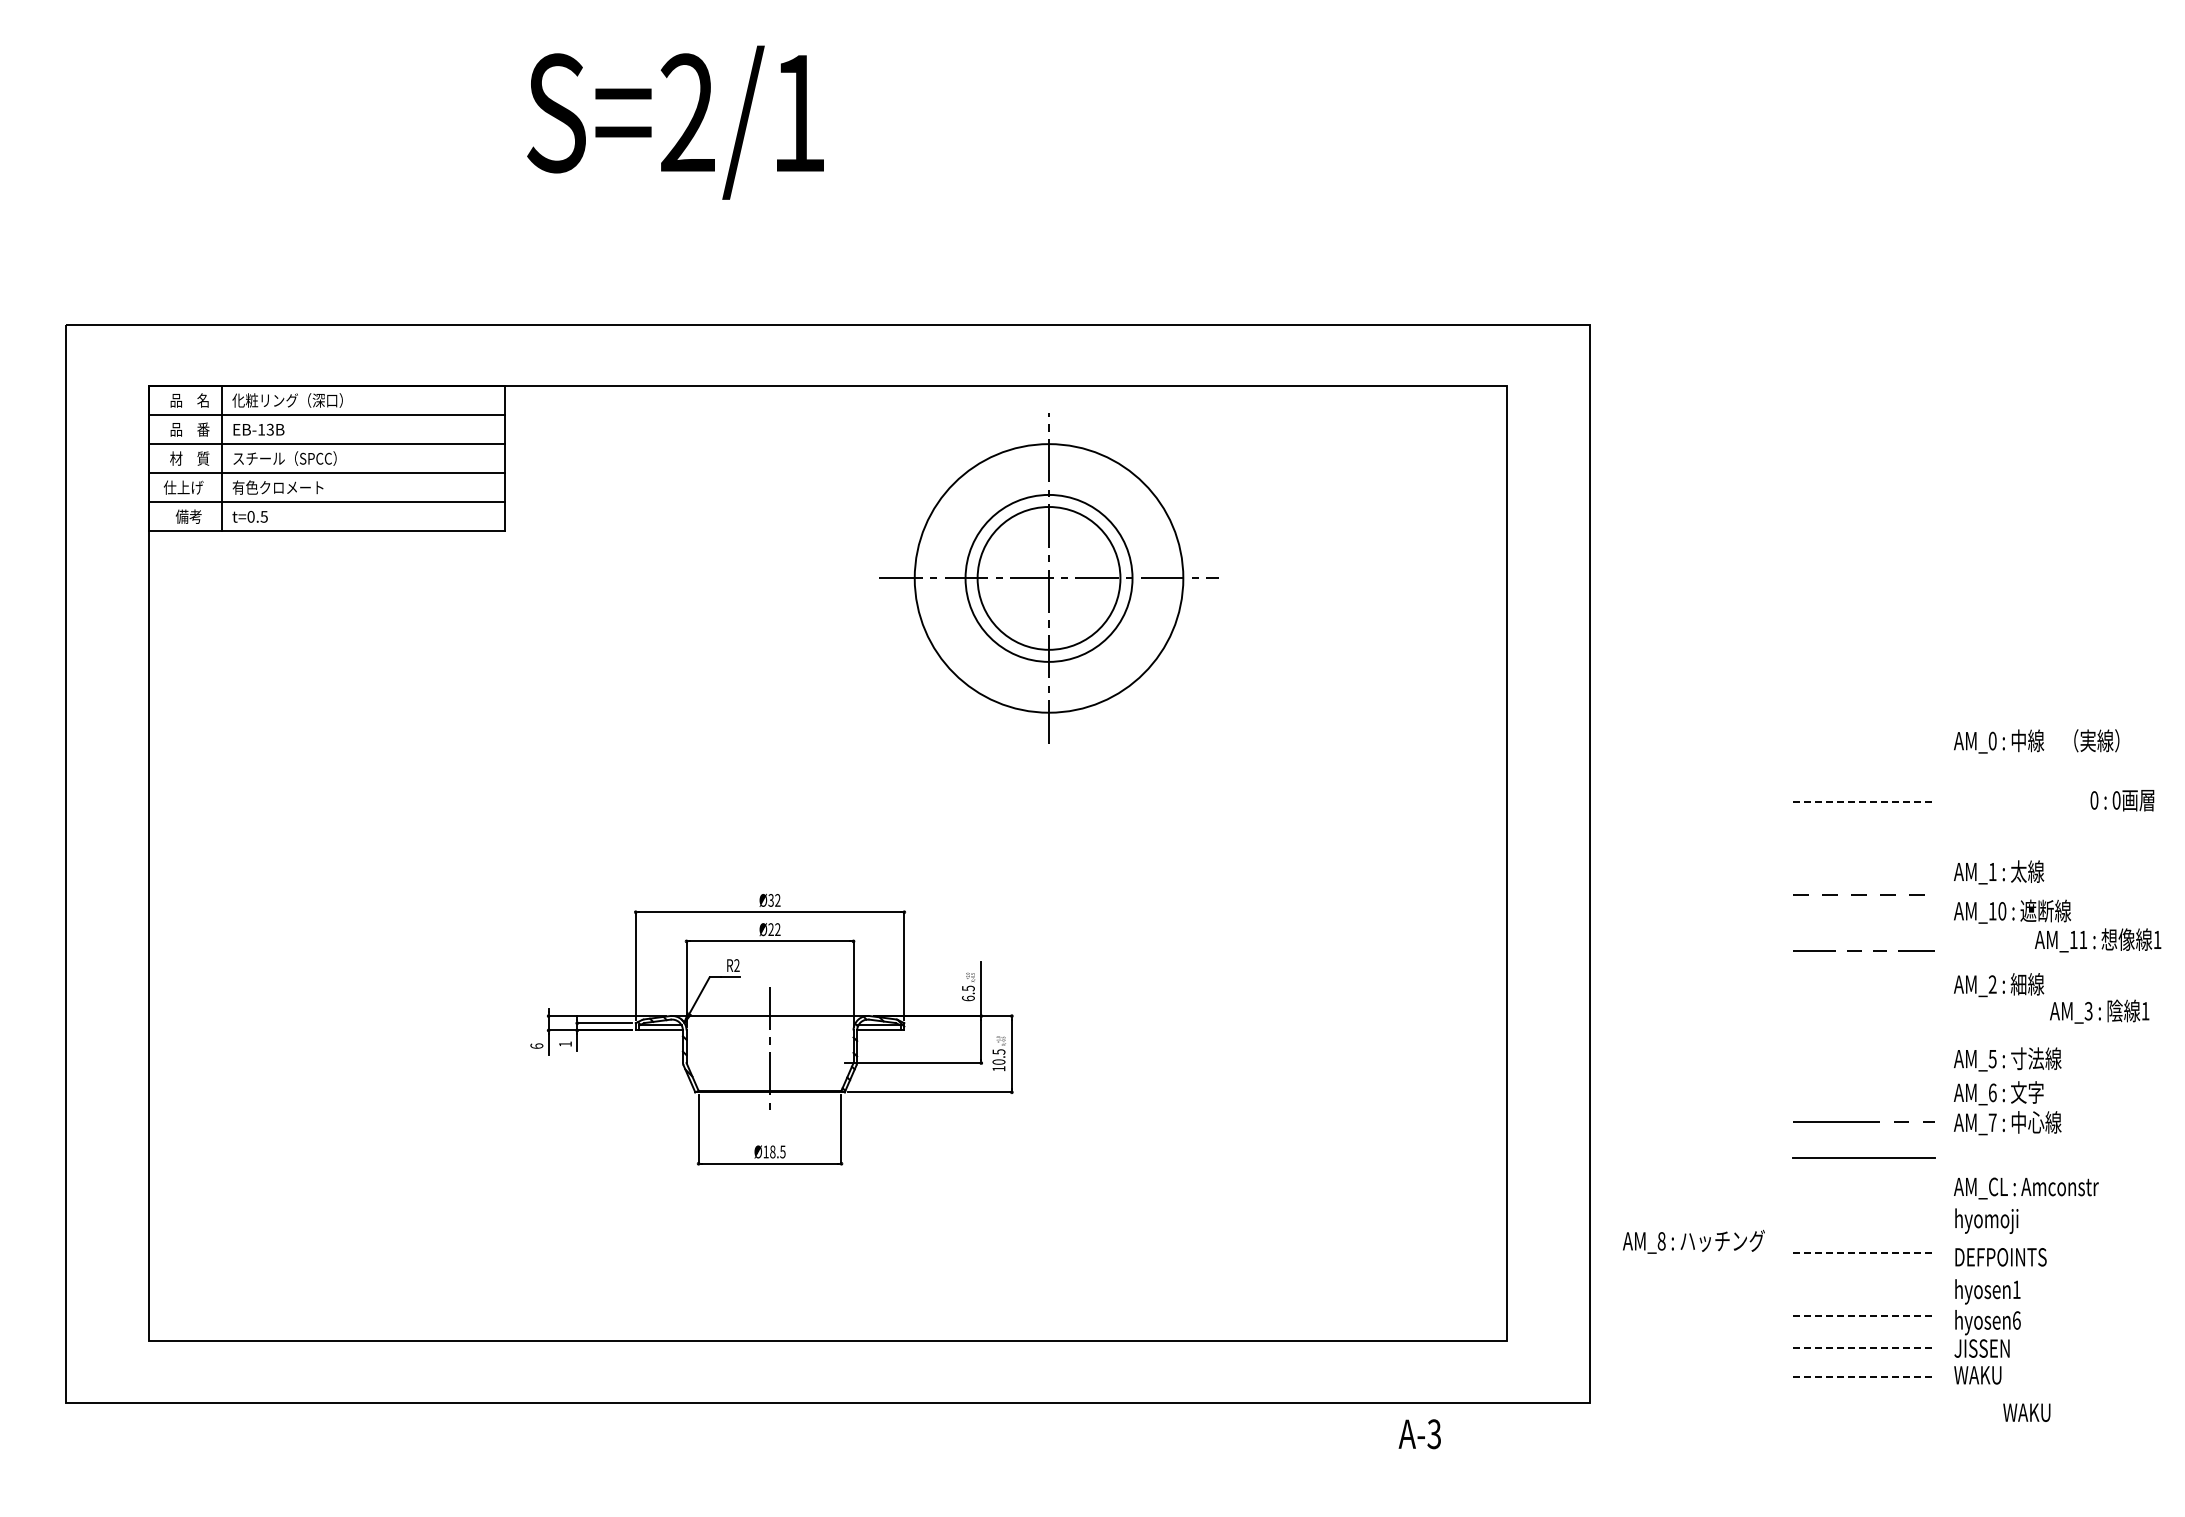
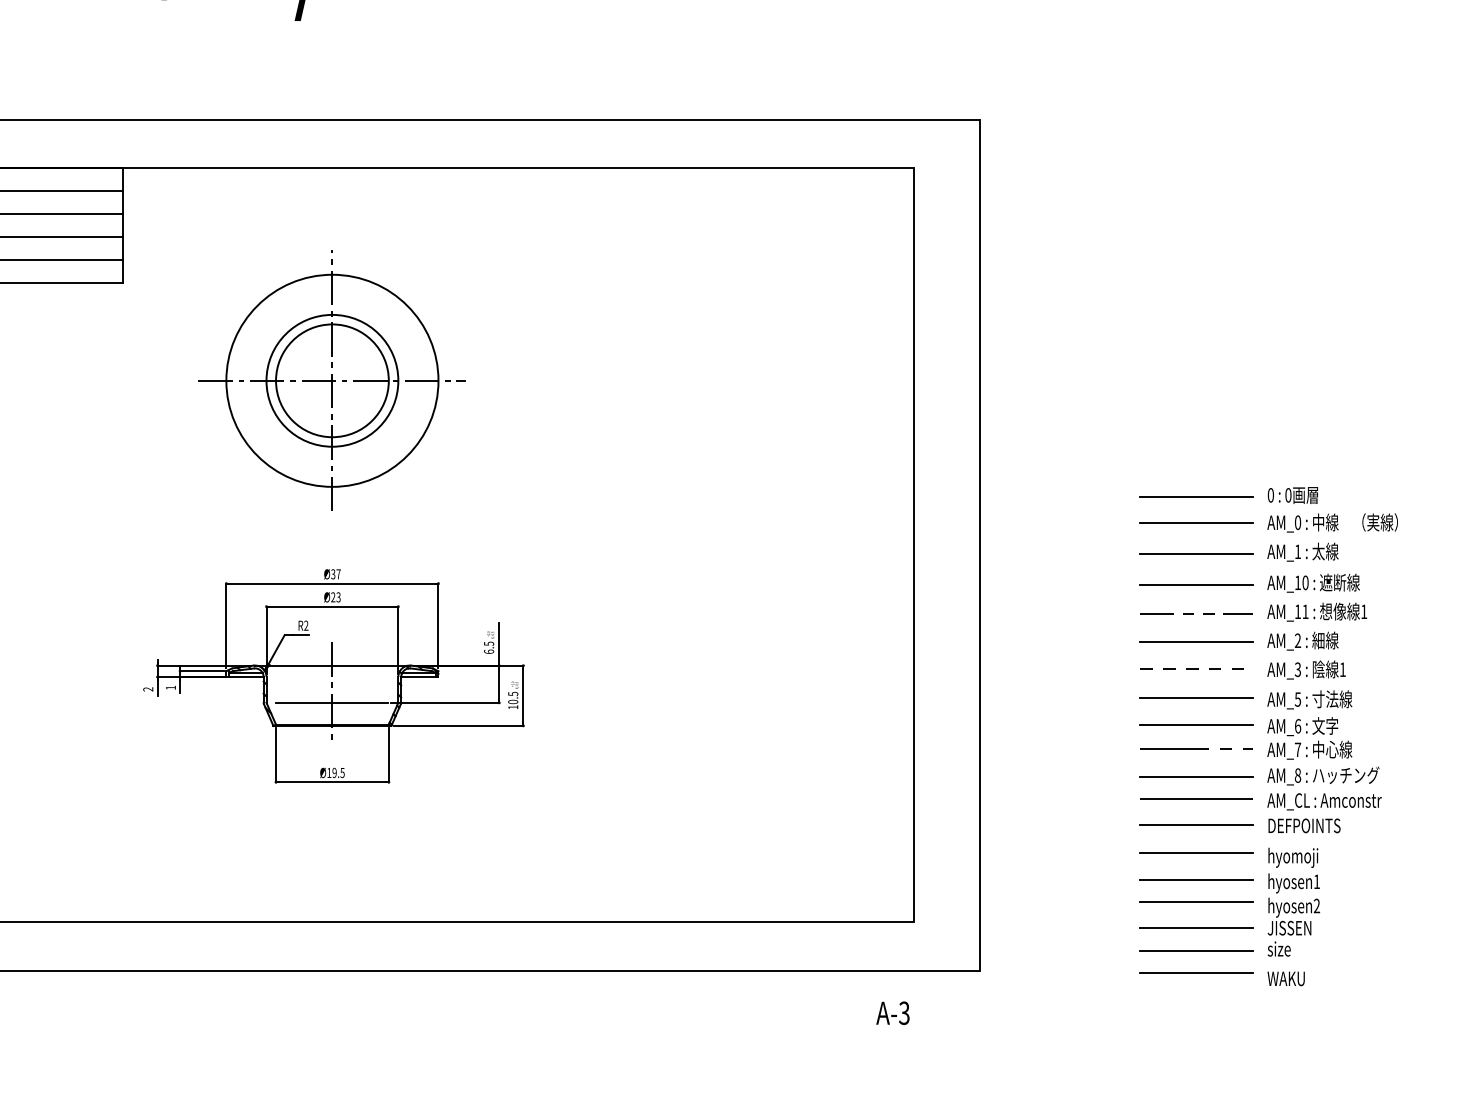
part: (1048, 578) -> (332, 380), moved
text: (2036, 741) -> (1332, 523), moved
text: (2122, 800) -> (1293, 495), moved
line: (1864, 802) -> (1196, 496), dashed -> solid
line: (1863, 835) -> (1195, 523), added
line: (1863, 874) -> (1195, 553), added
line: (1858, 894) -> (1191, 668), moved
text: (777, 900) -> (338, 574), Ø32 -> Ø37
line: (1863, 913) -> (1195, 584), added
text: (777, 930) -> (338, 598), Ø22 -> Ø23
text: (2098, 940) -> (1317, 612), moved
line: (1863, 986) -> (1195, 642), added
text: (2099, 1011) -> (1306, 669), moved
text: (536, 1045) -> (148, 688), 6 -> 2
line: (1863, 1057) -> (1195, 698), added
line: (769, 1063) -> (332, 703), added
line: (1863, 1091) -> (1195, 725), added
text: (772, 1151) -> (334, 772), Ø18.5 -> Ø19.5
line: (1863, 1185) -> (1195, 799), added
line: (1863, 1217) -> (1195, 824), added
text: (2000, 1220) -> (1304, 827), hyomoji -> DEFPOINTS
text: (1693, 1241) -> (1323, 775), moved
line: (1864, 1252) -> (1196, 852), dashed -> solid
text: (2000, 1259) -> (1304, 857), DEFPOINTS -> hyomoji
line: (1863, 1287) -> (1195, 879), added
line: (1864, 1315) -> (1196, 902), dashed -> solid
text: (2016, 1320) -> (1316, 906), hyosen6 -> hyosen2
line: (1864, 1348) -> (1196, 928), dashed -> solid
text: (1977, 1374) -> (1285, 948), WAKU -> size
line: (1864, 1377) -> (1196, 951), dashed -> solid
line: (1863, 1405) -> (1195, 973), added
text: (2026, 1412) -> (1285, 978), moved
text: (1419, 1434) -> (892, 1013), moved

